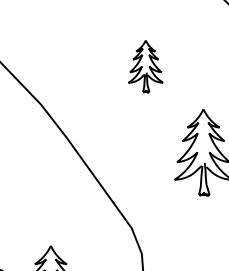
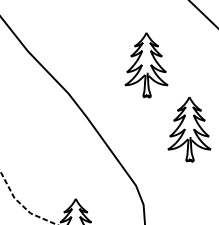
part: (145, 66) -> (146, 65), size x1.67

